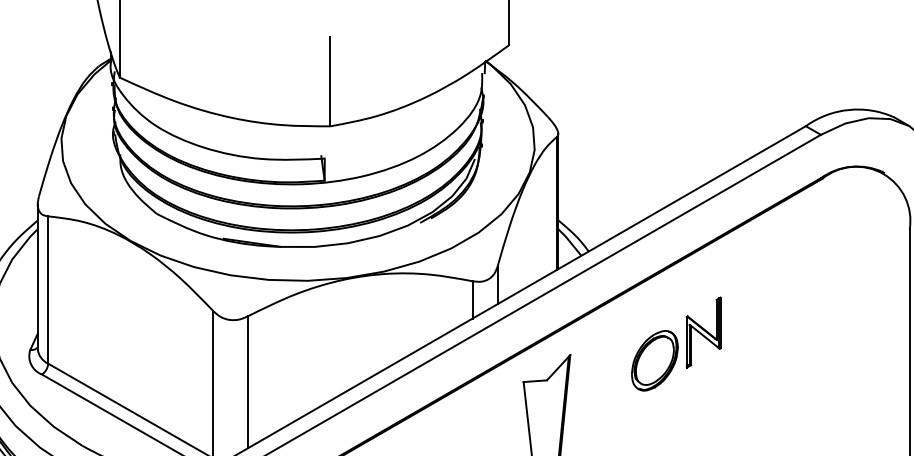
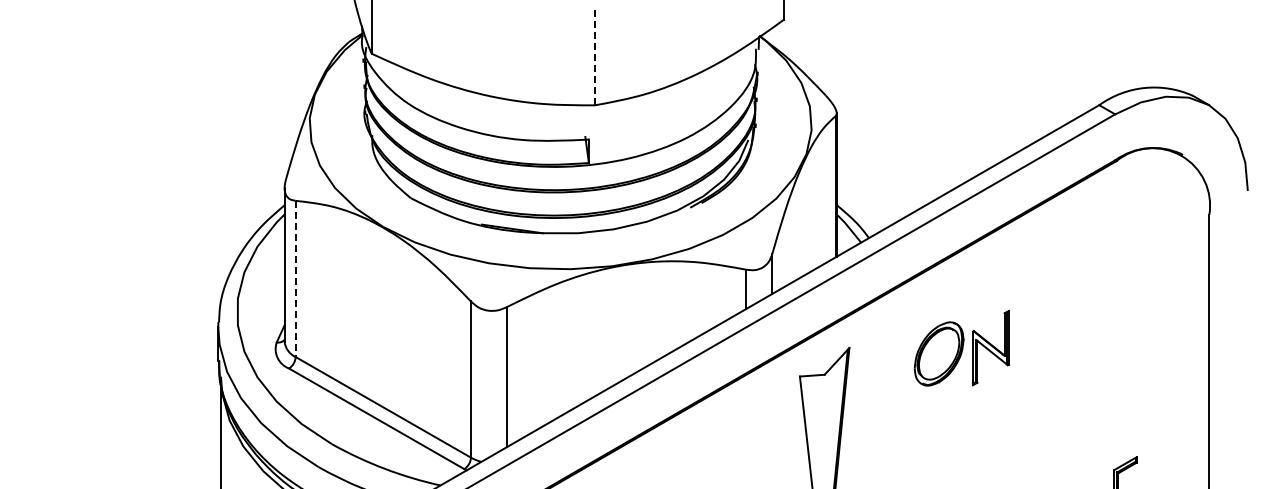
line: (329, 81) -> (594, 57), solid -> dashed
line: (48, 290) -> (295, 279), solid -> dashed
part: (703, 332) -> (990, 348), moved

